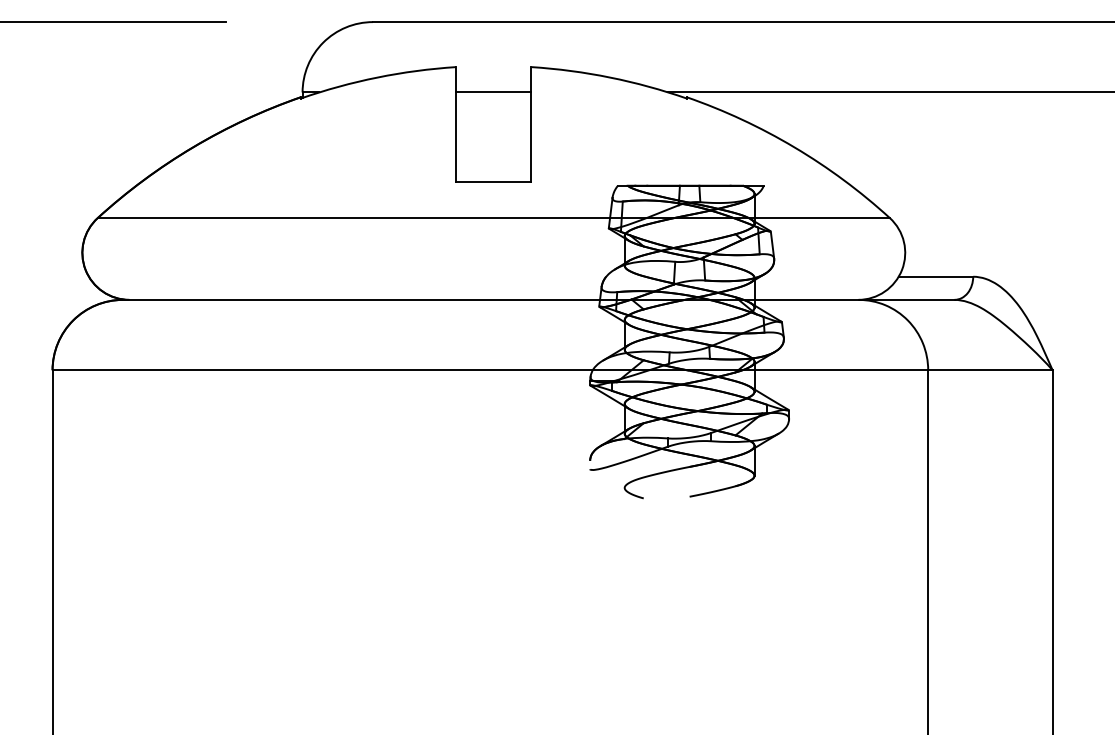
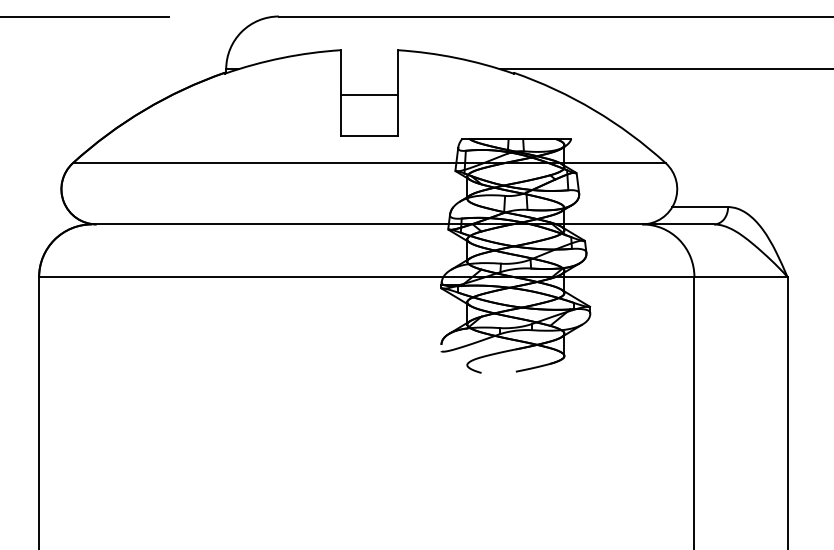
line: (493, 92) -> (369, 94), moved

